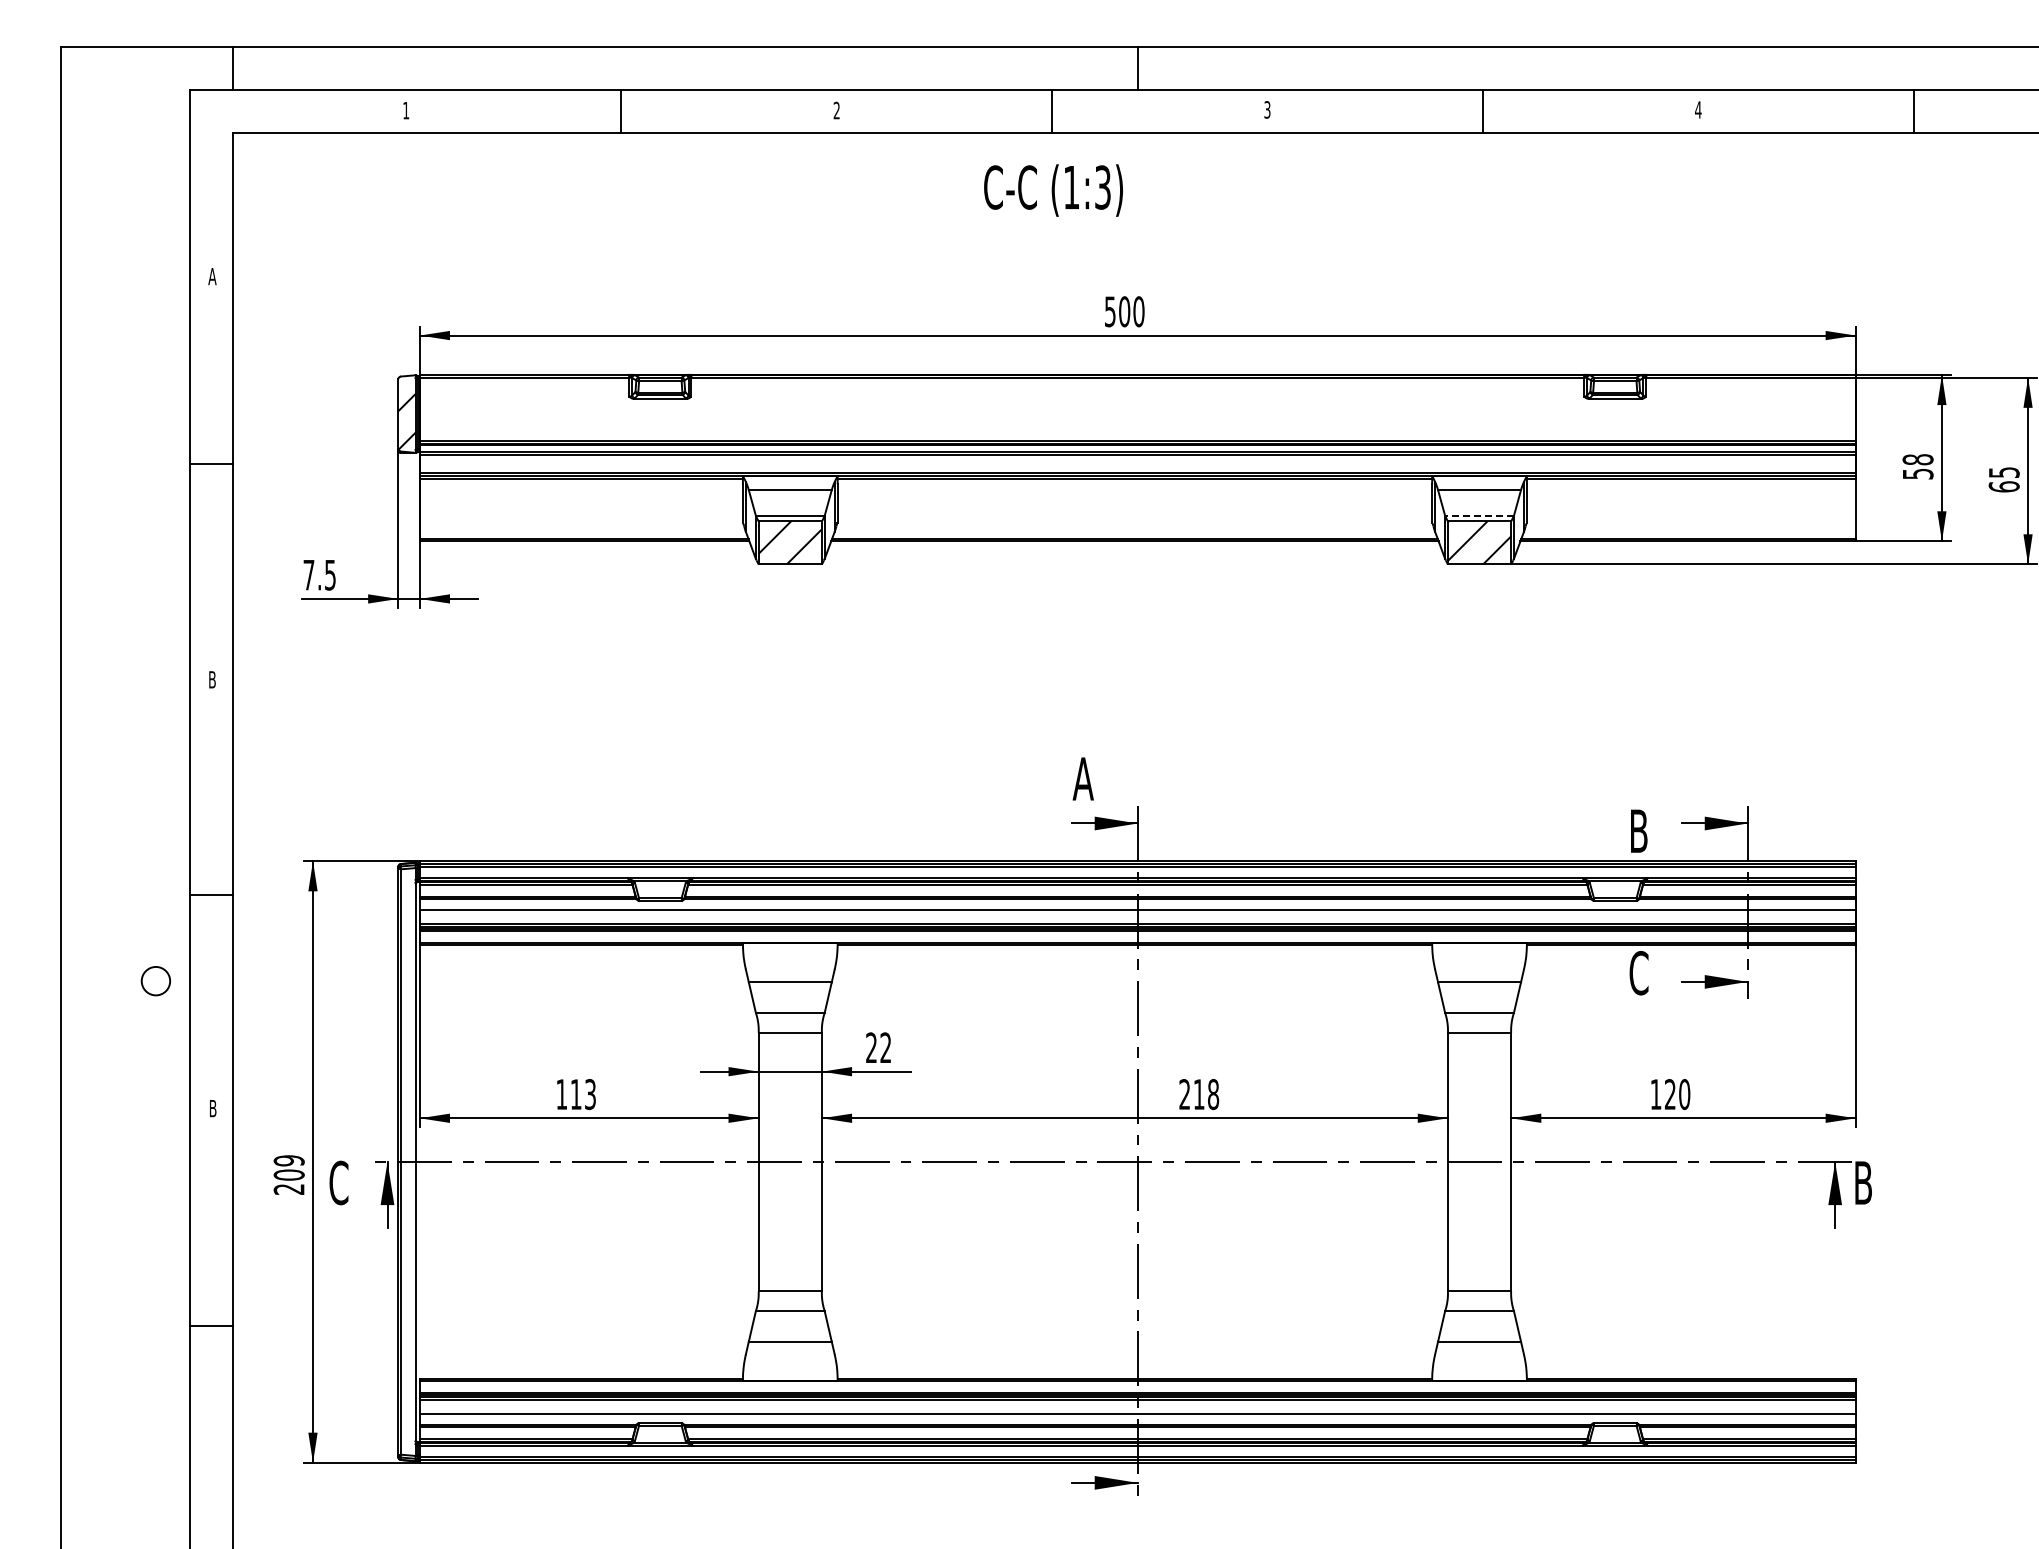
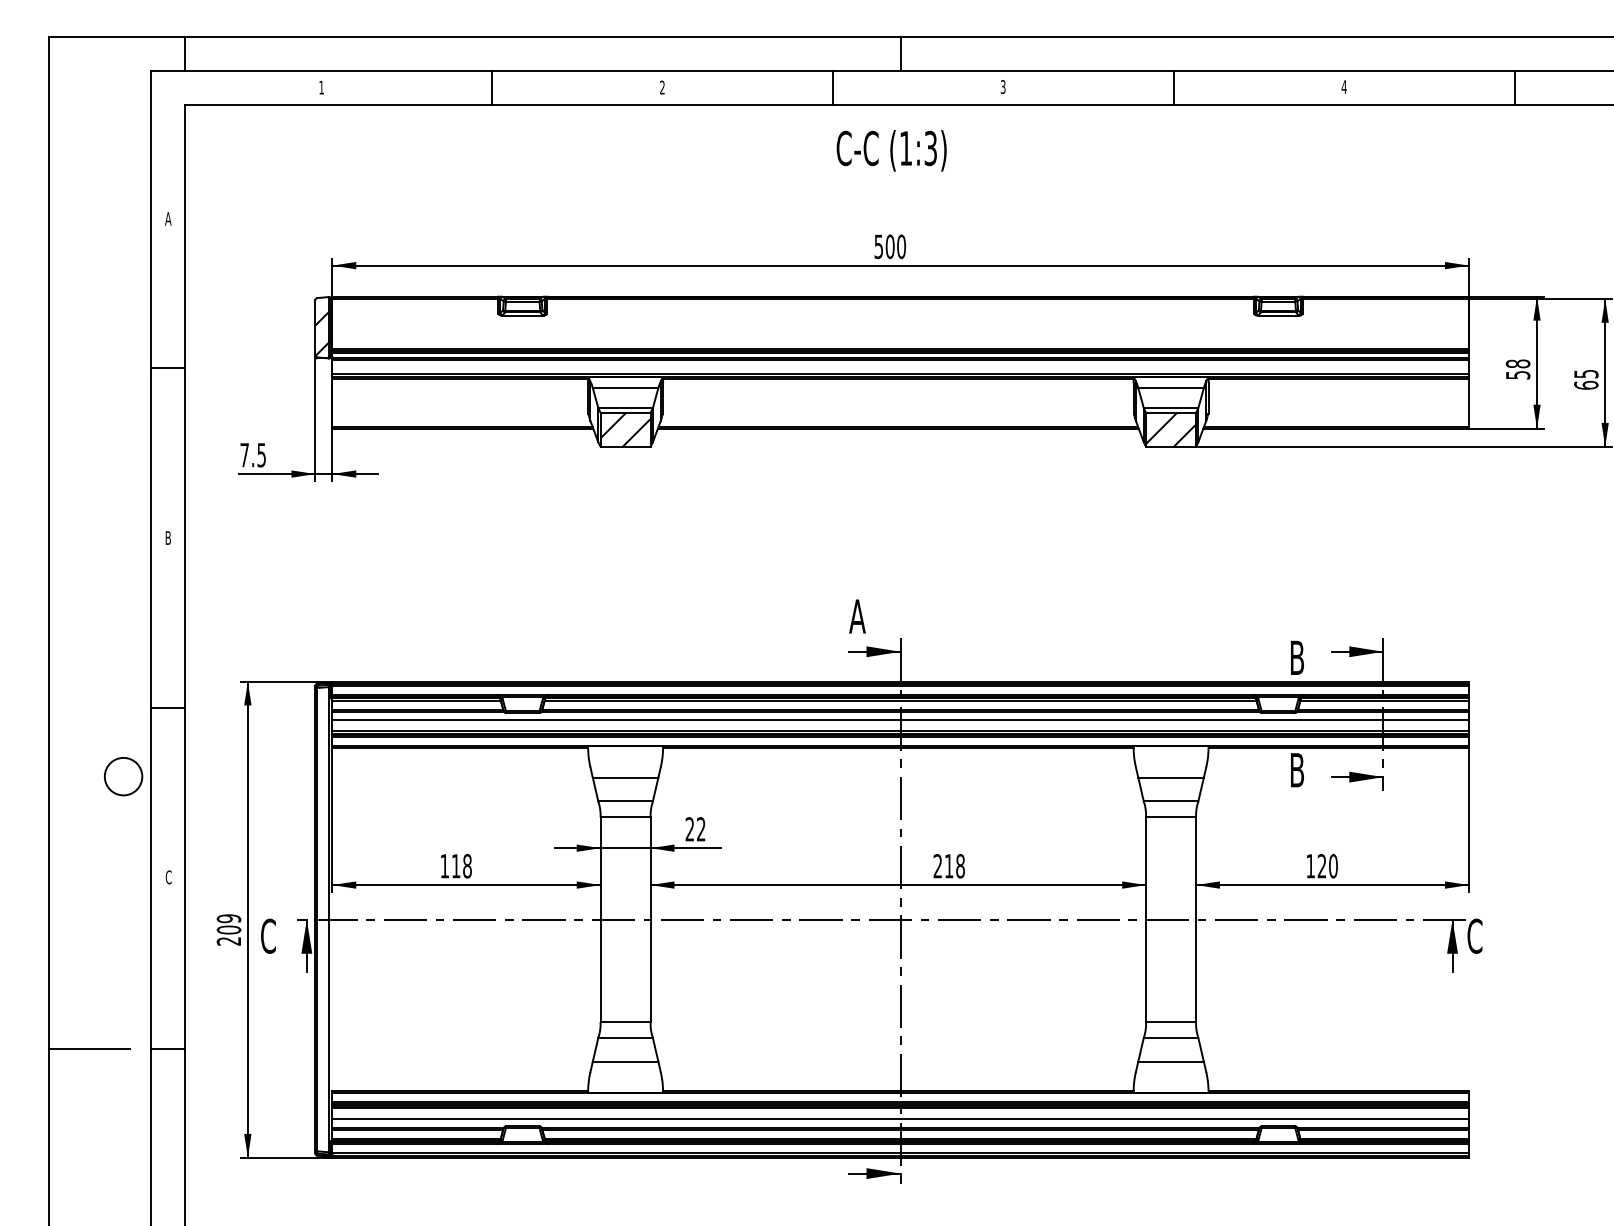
text: (1053, 190) -> (891, 150), moved
line: (1479, 515) -> (1171, 408), dashed -> solid
text: (1638, 973) -> (1296, 770), C -> B
circle: (155, 980) -> (123, 776), size x1.67
text: (590, 1094) -> (467, 866), 113 -> 118
text: (212, 1108) -> (168, 877), B -> C
text: (1863, 1182) -> (1474, 935), B -> C
line: (112, 1325) -> (89, 1049), added

